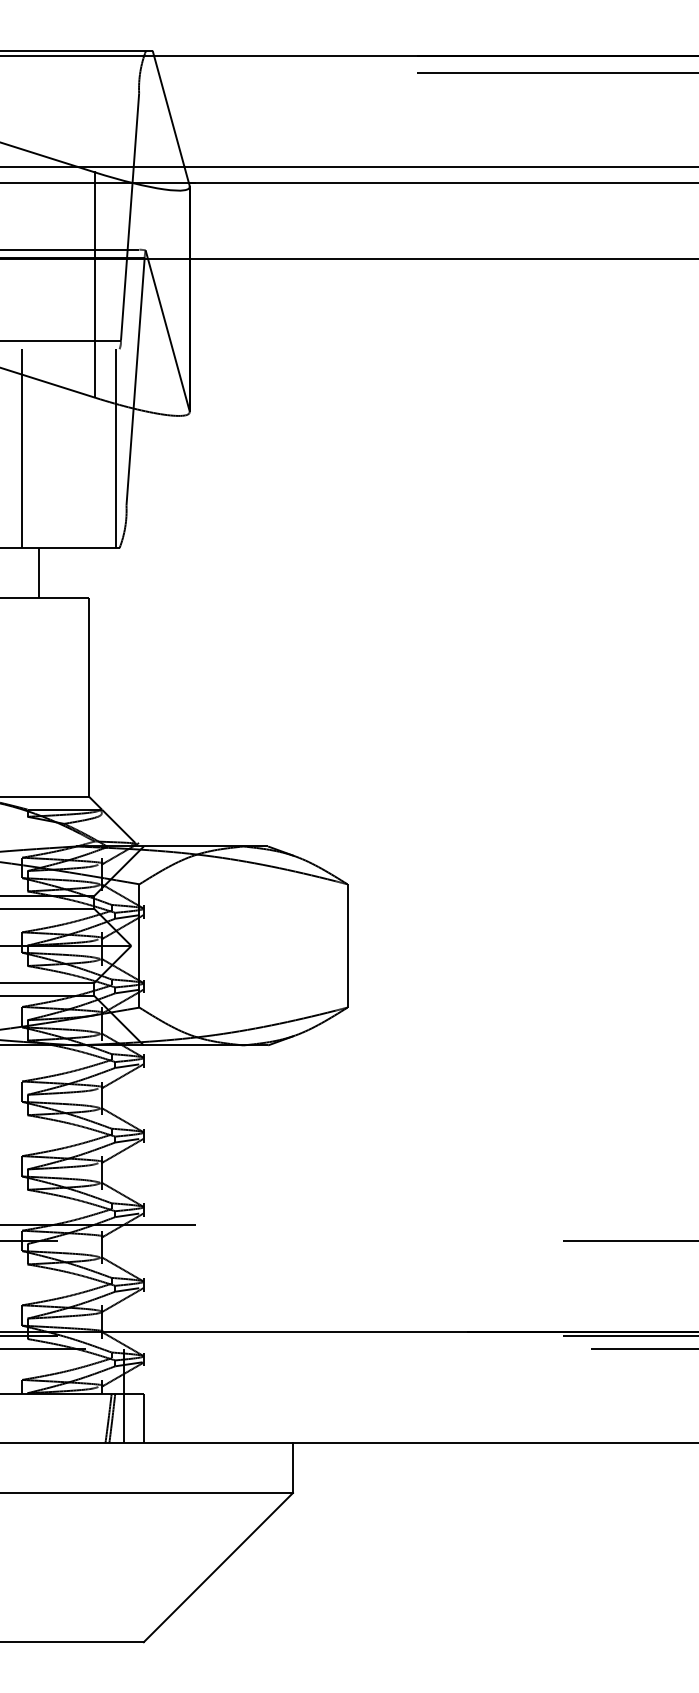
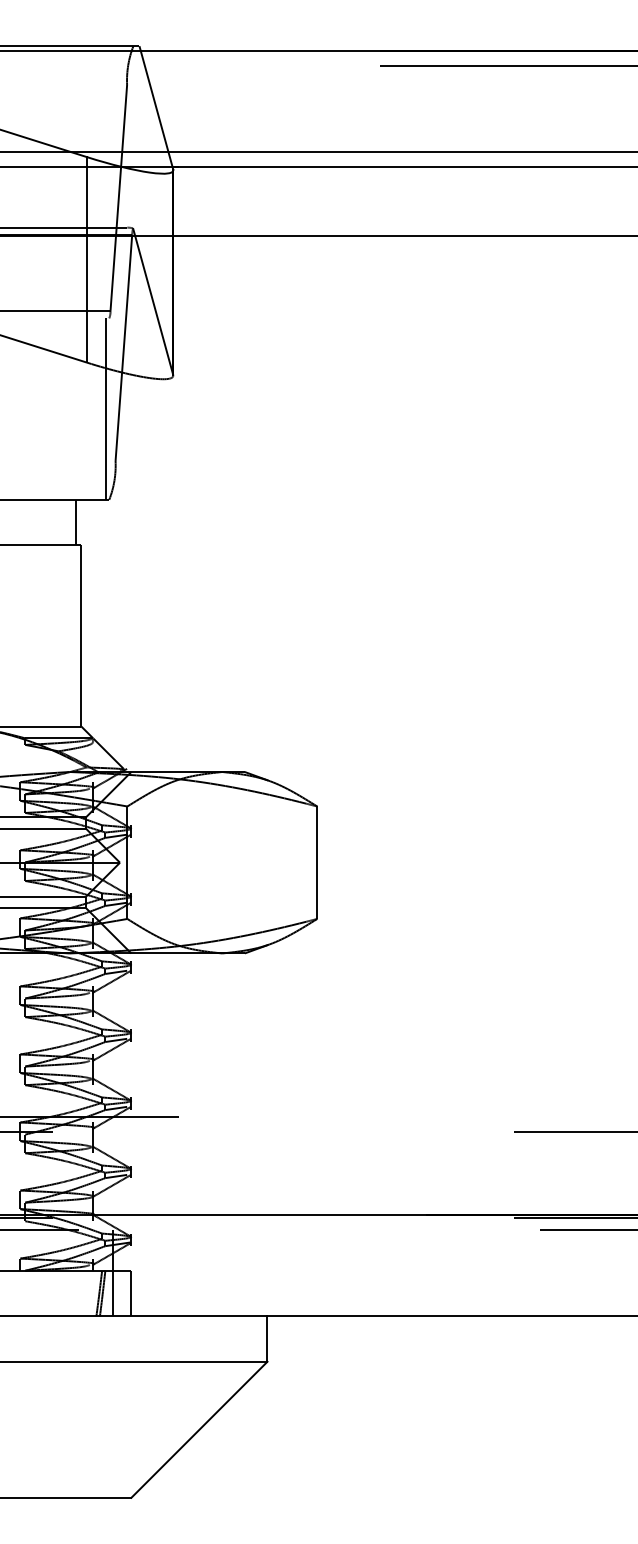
line: (22, 448) -> (20, 408), removed
line: (39, 572) -> (76, 522), moved

